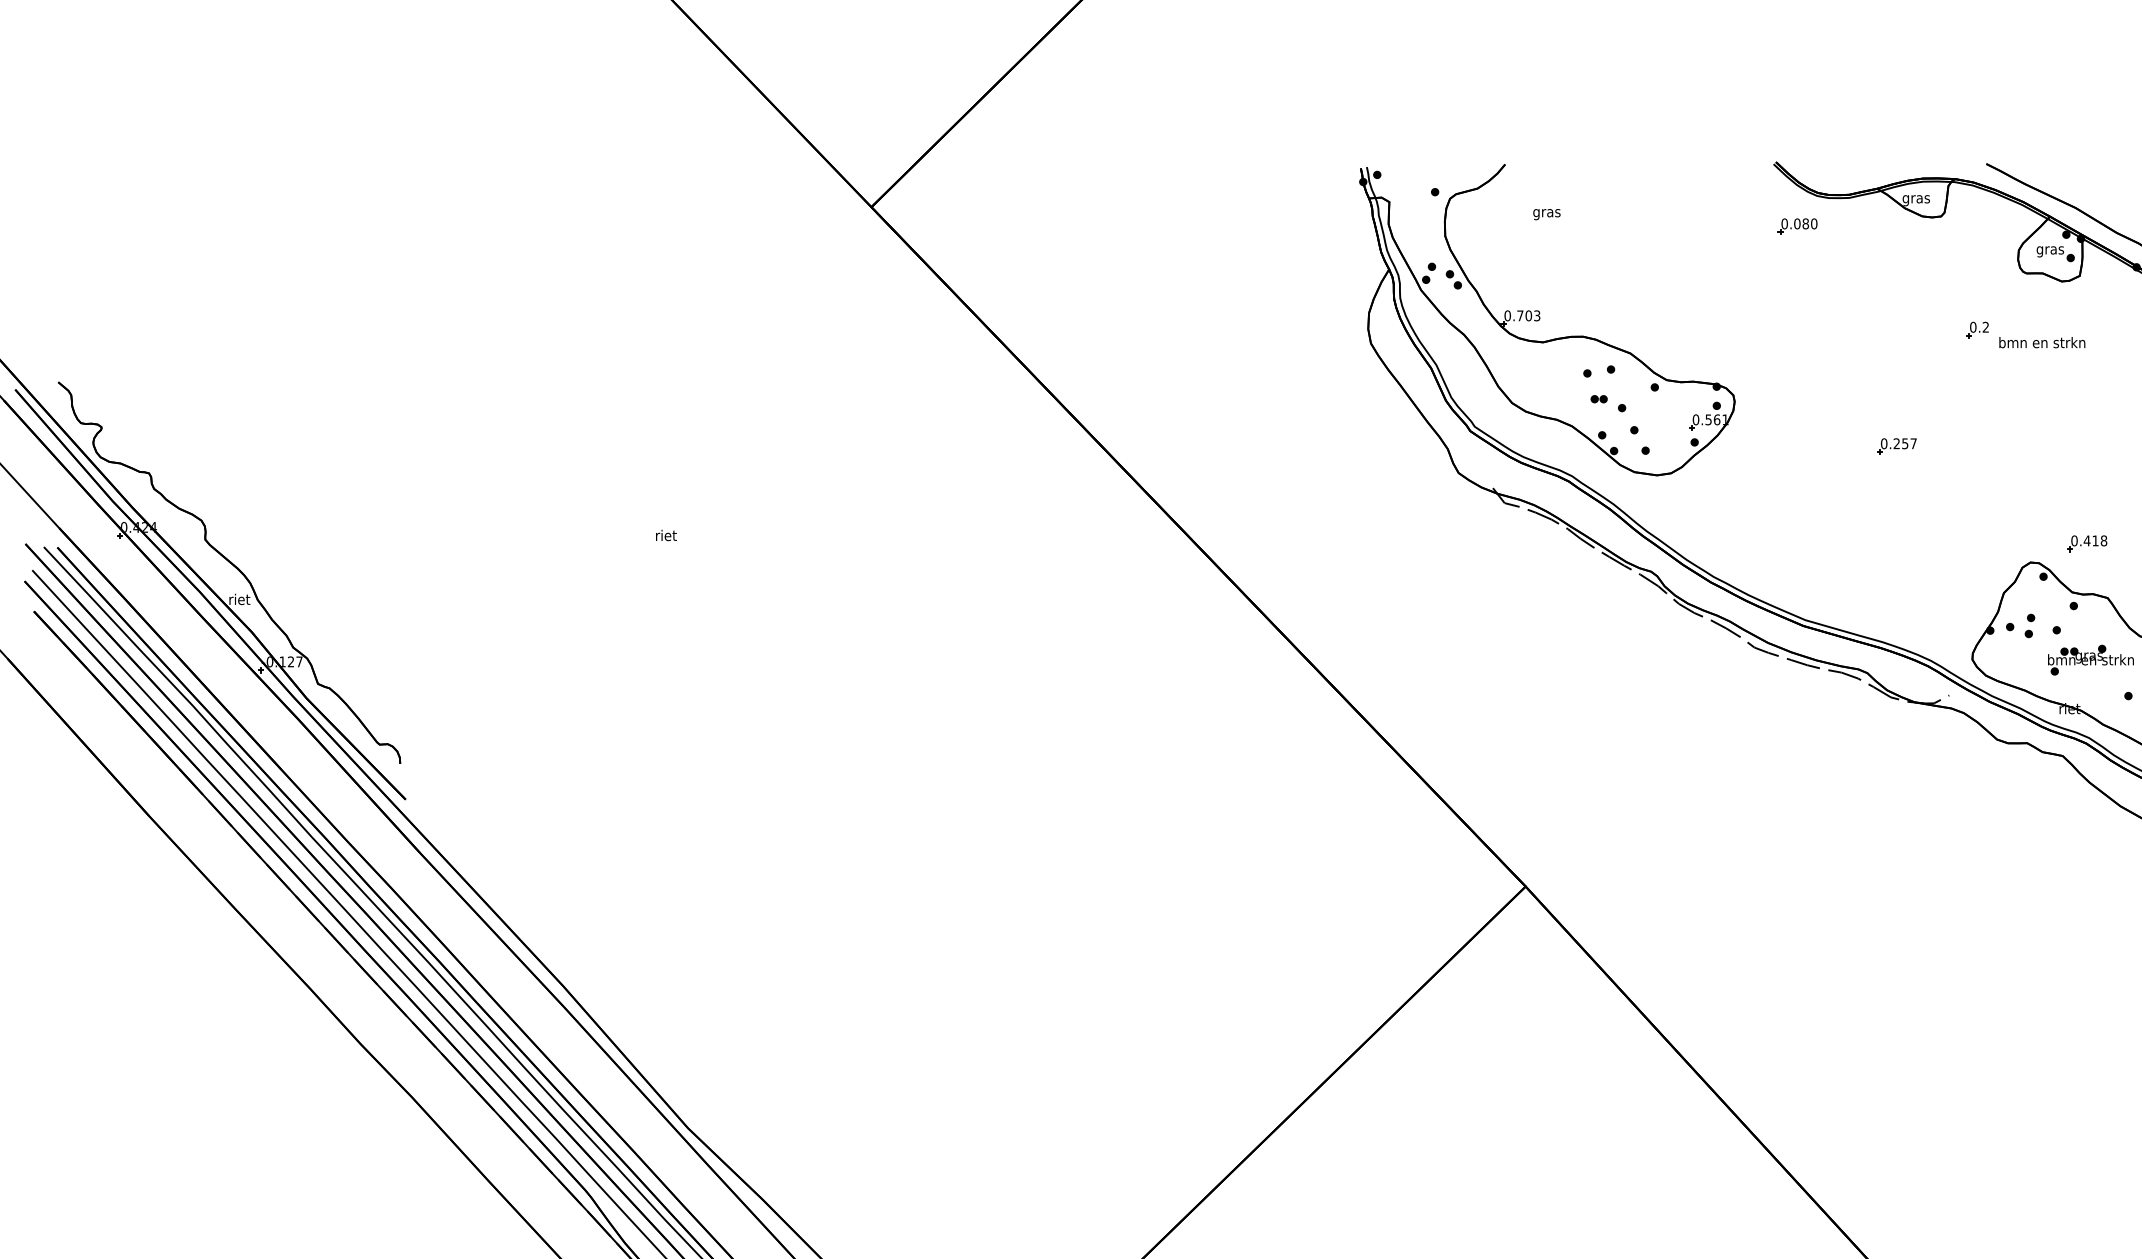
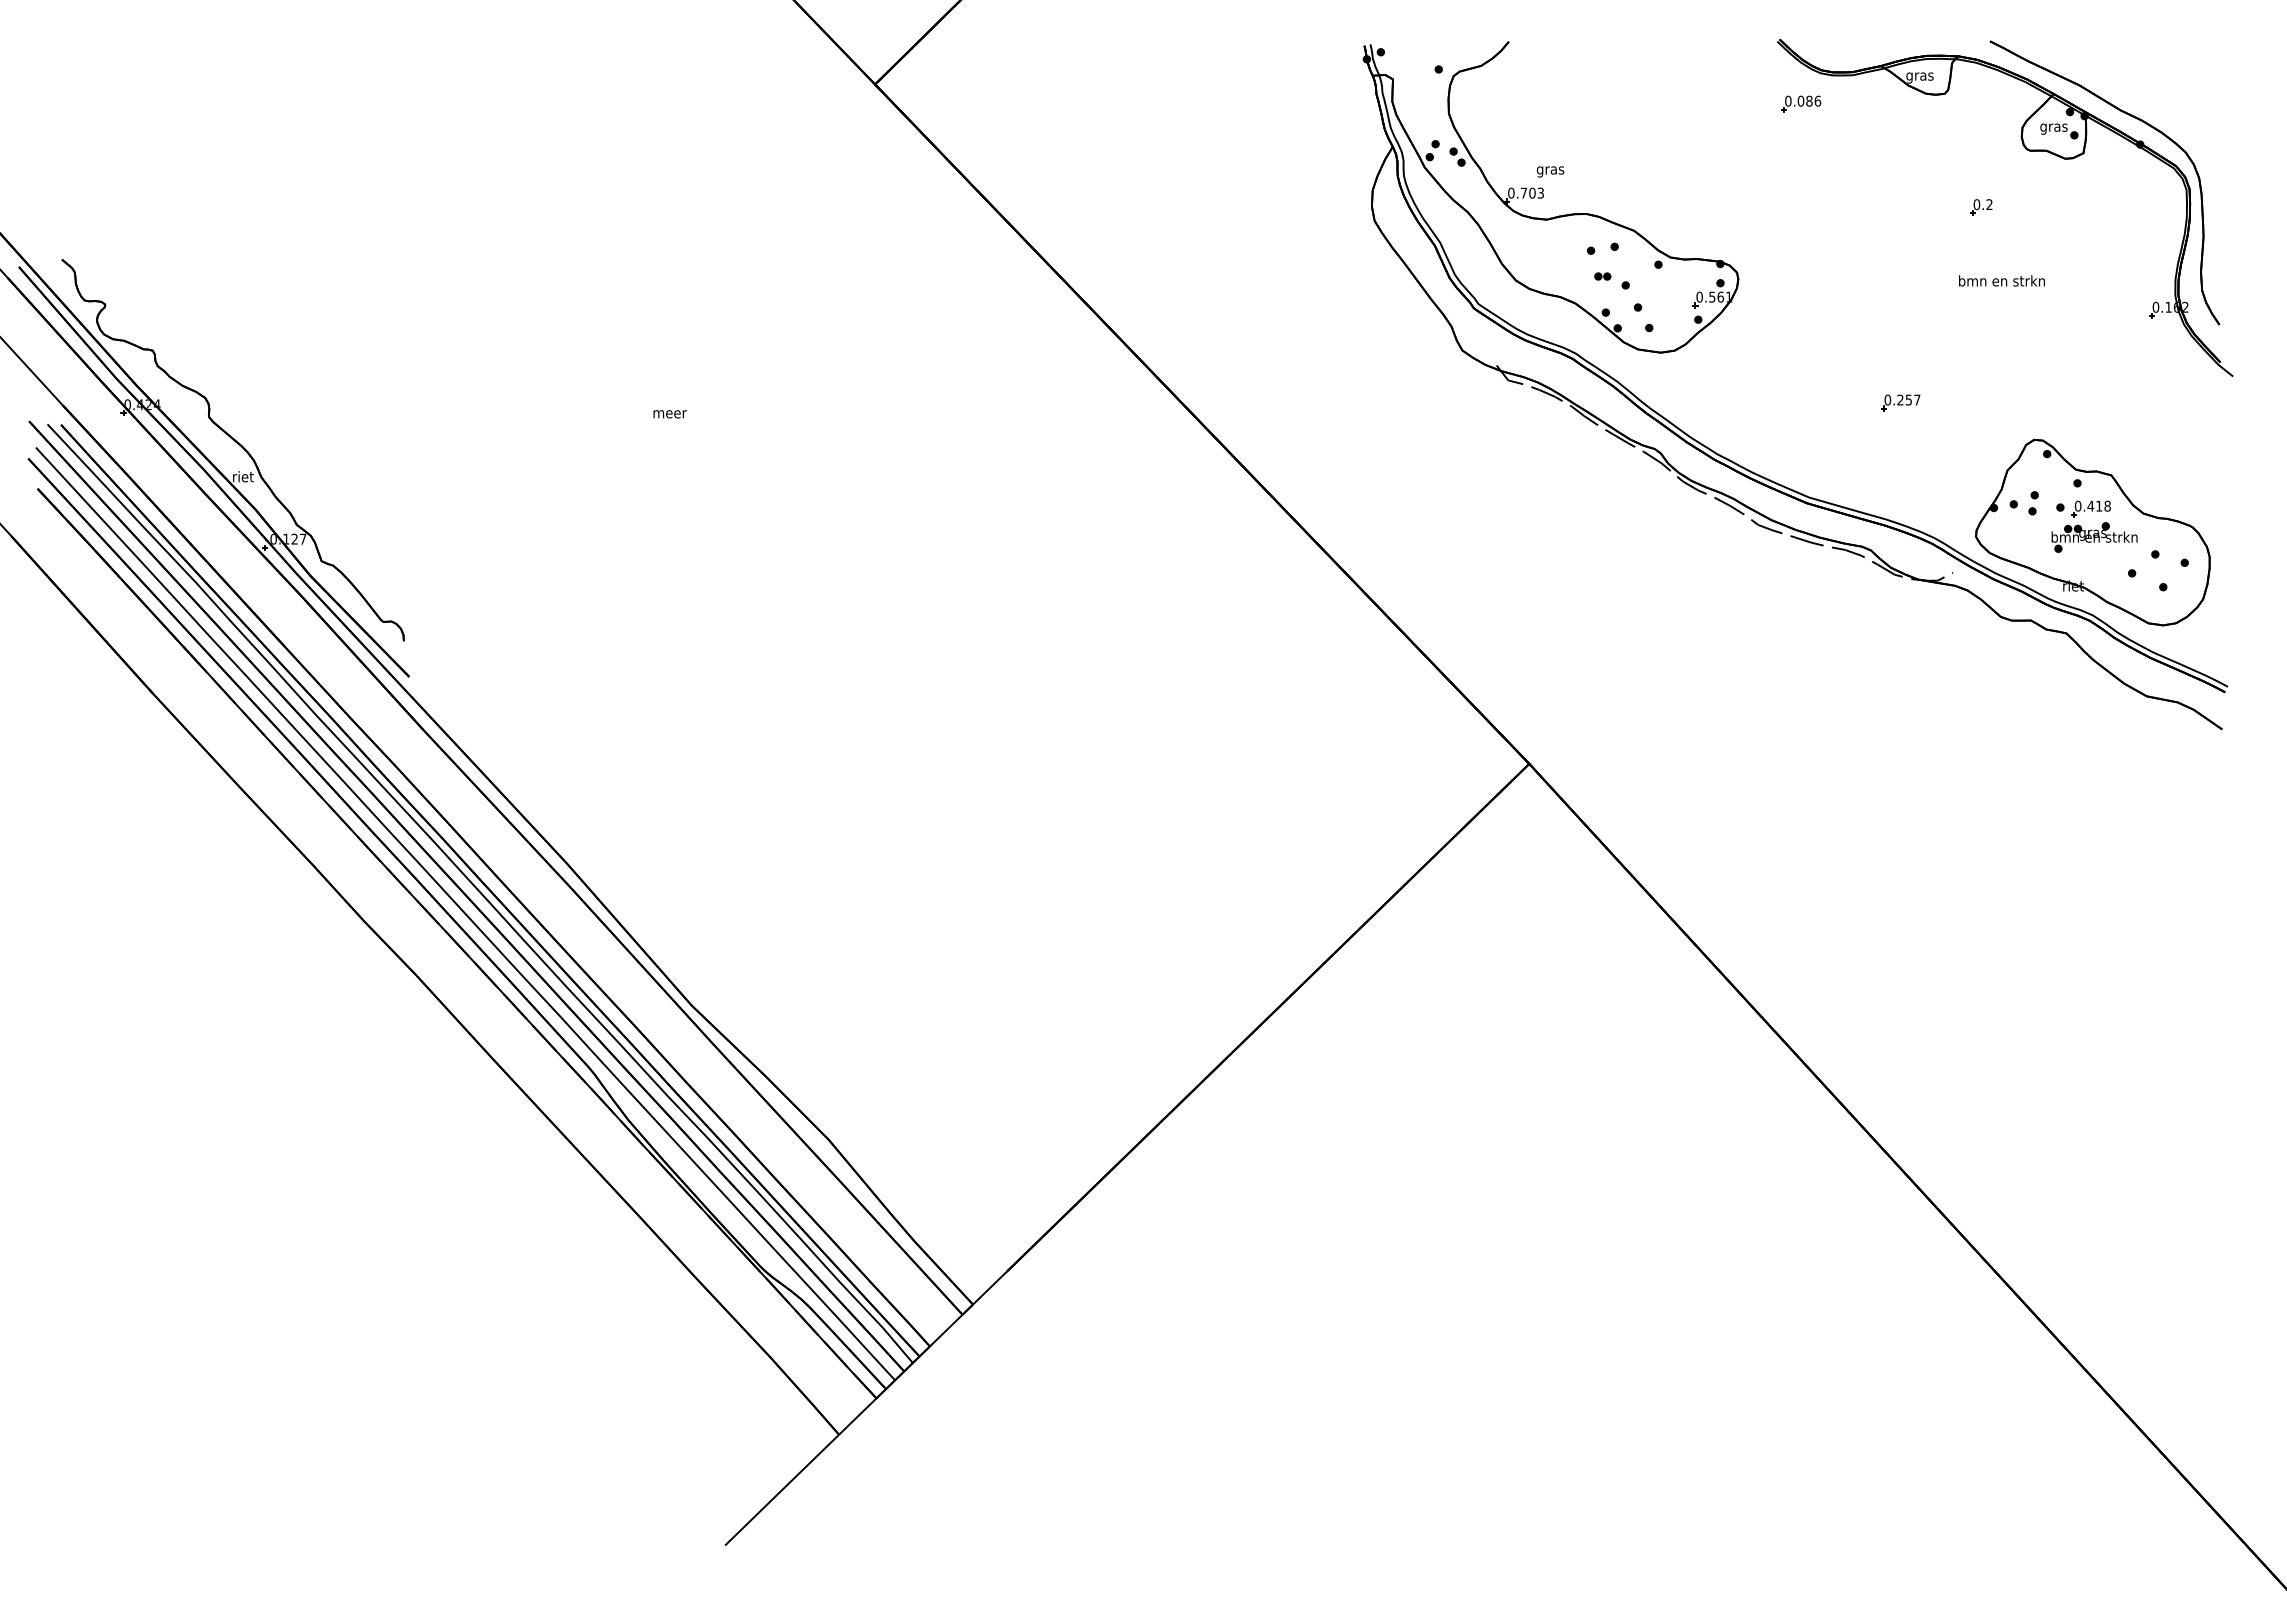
text: (1546, 214) -> (1550, 171), moved
text: (1813, 223) -> (1817, 100), 0.080 -> 0.086
text: (2041, 342) -> (2001, 280), moved
part: (1896, 446) -> (1900, 402), moved
text: (665, 535) -> (669, 412), riet -> meer
part: (2086, 543) -> (2090, 508), moved

